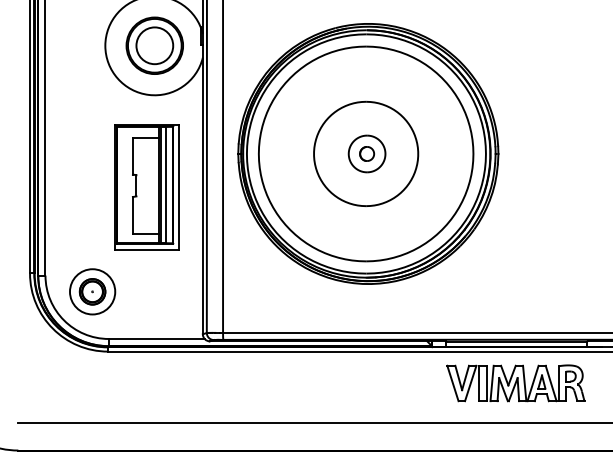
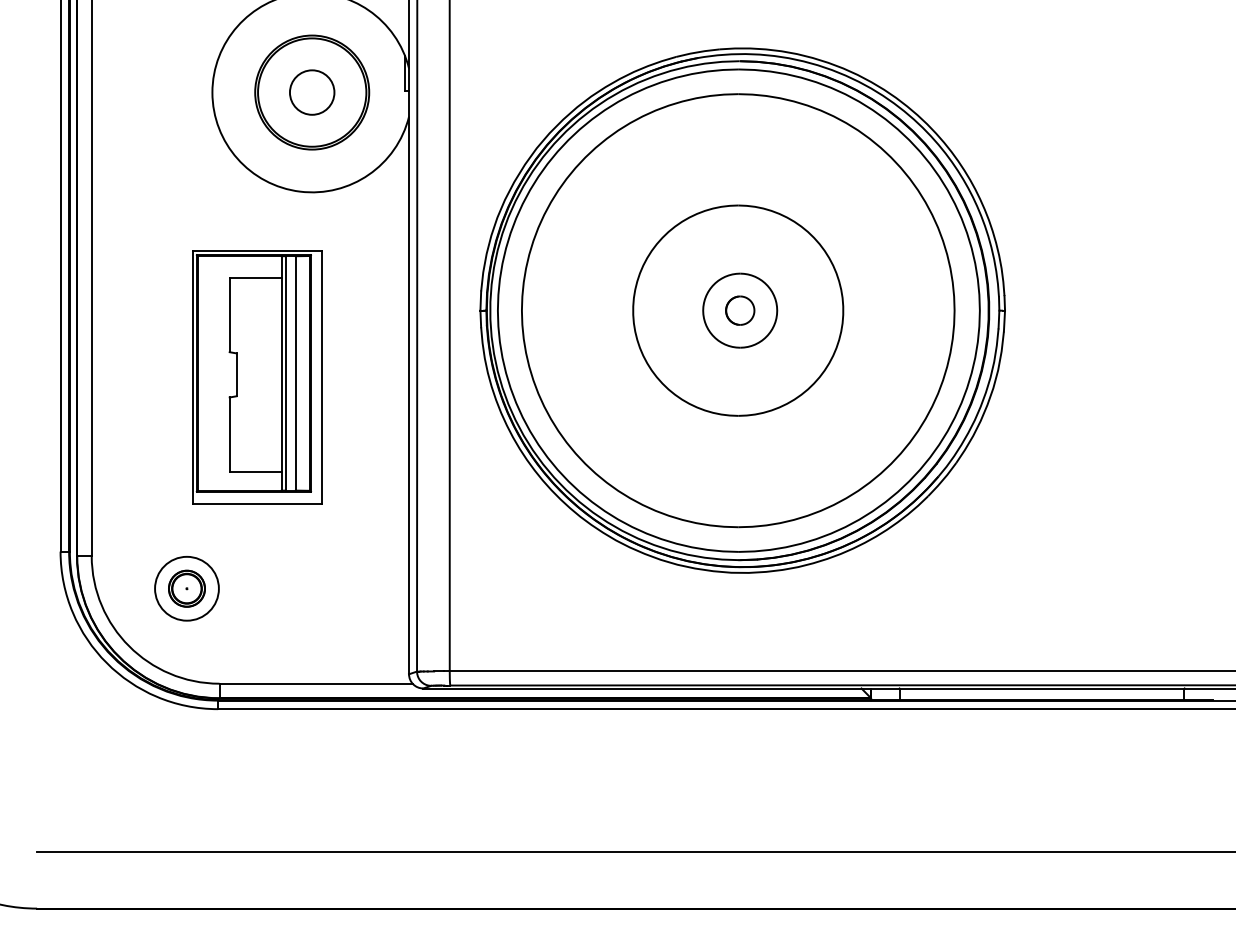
circle: (154, 45) -> (311, 91), size x0.6
part: (146, 187) -> (257, 378), moved
part: (92, 291) -> (186, 587), size x0.7
part: (515, 383) -> (1039, 773), removed

